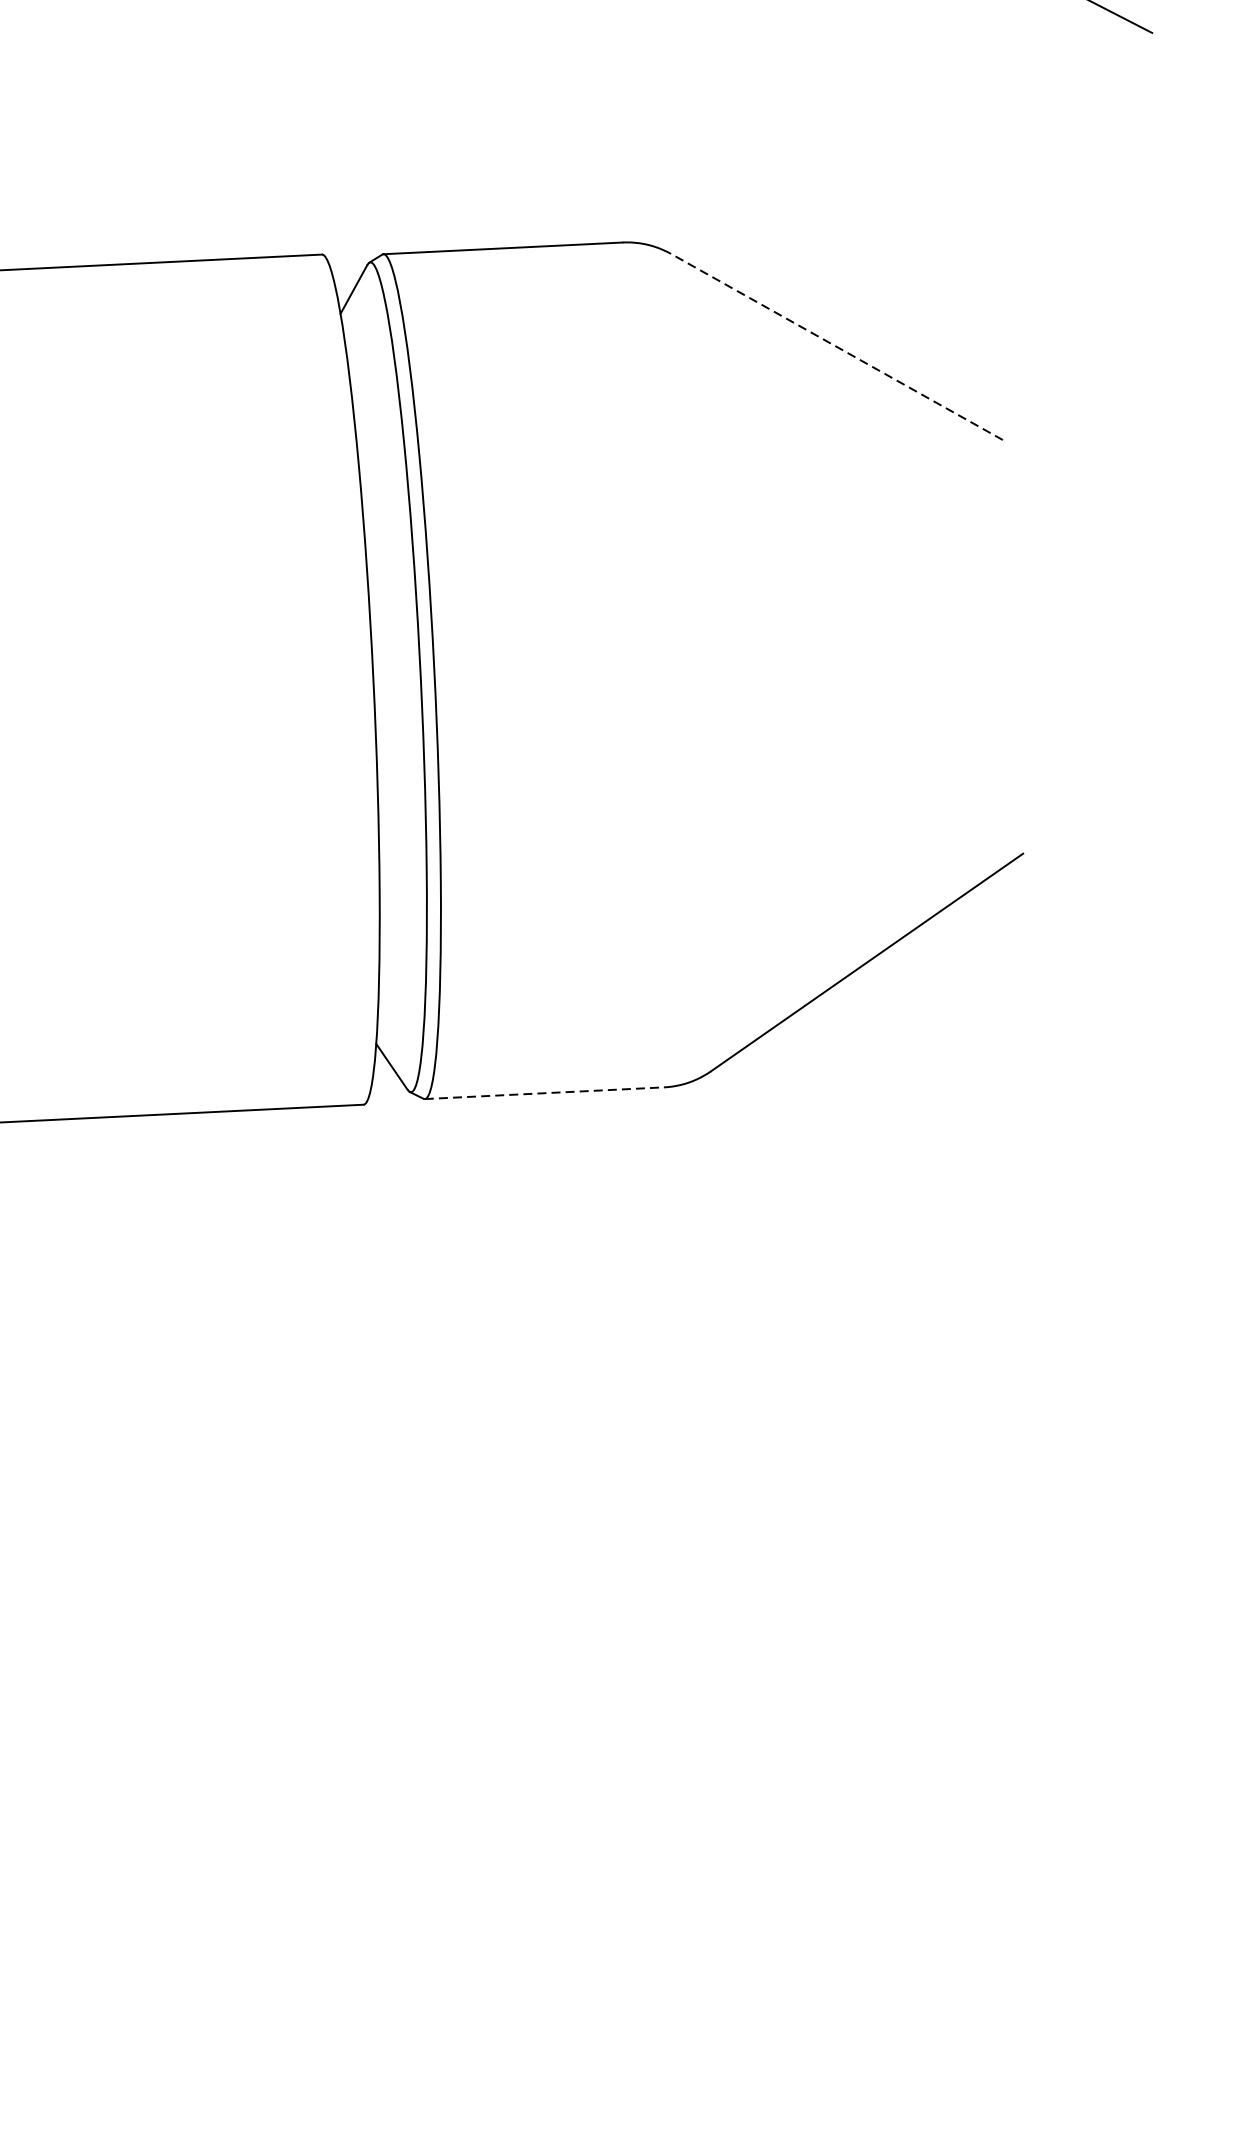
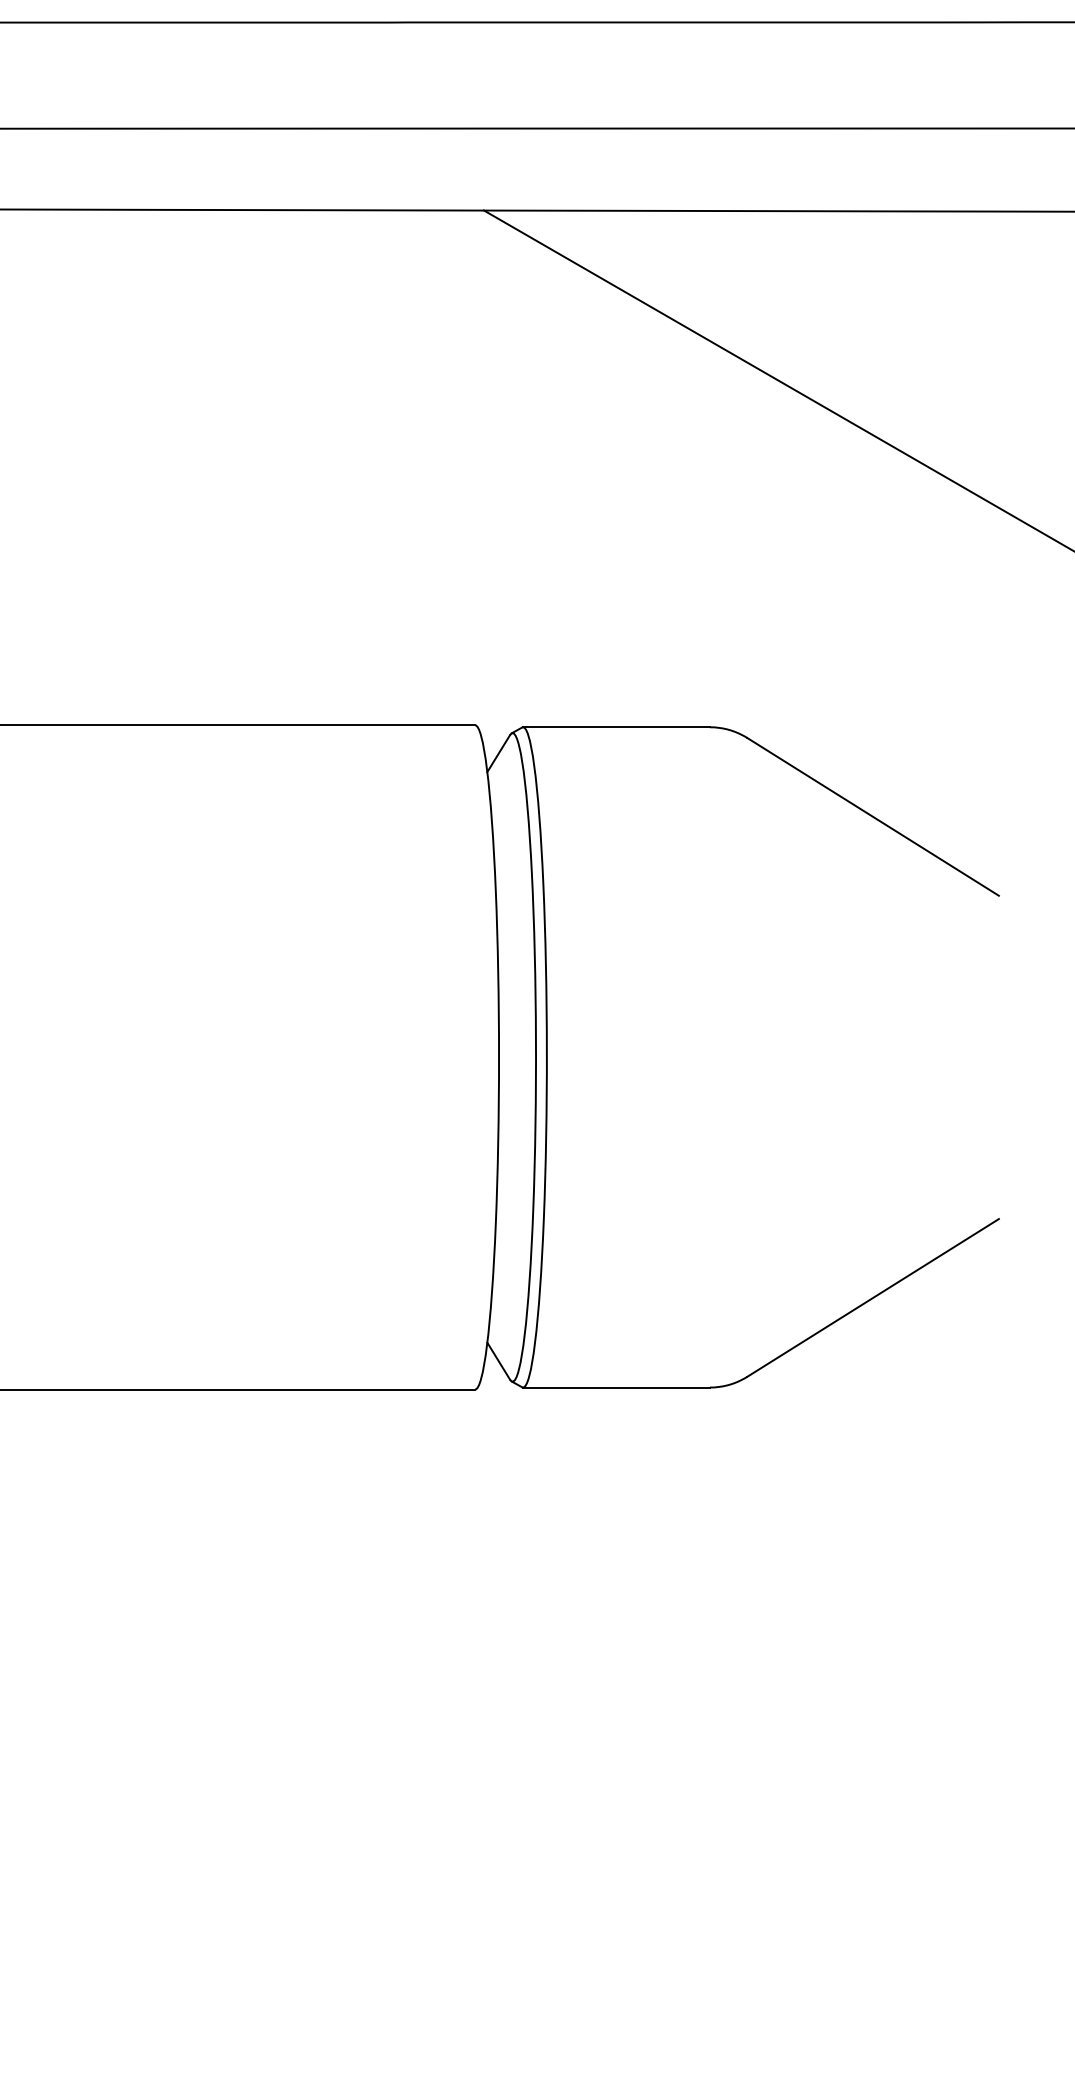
line: (836, 346) -> (872, 816), dashed -> solid
line: (545, 1093) -> (617, 1387), dashed -> solid

